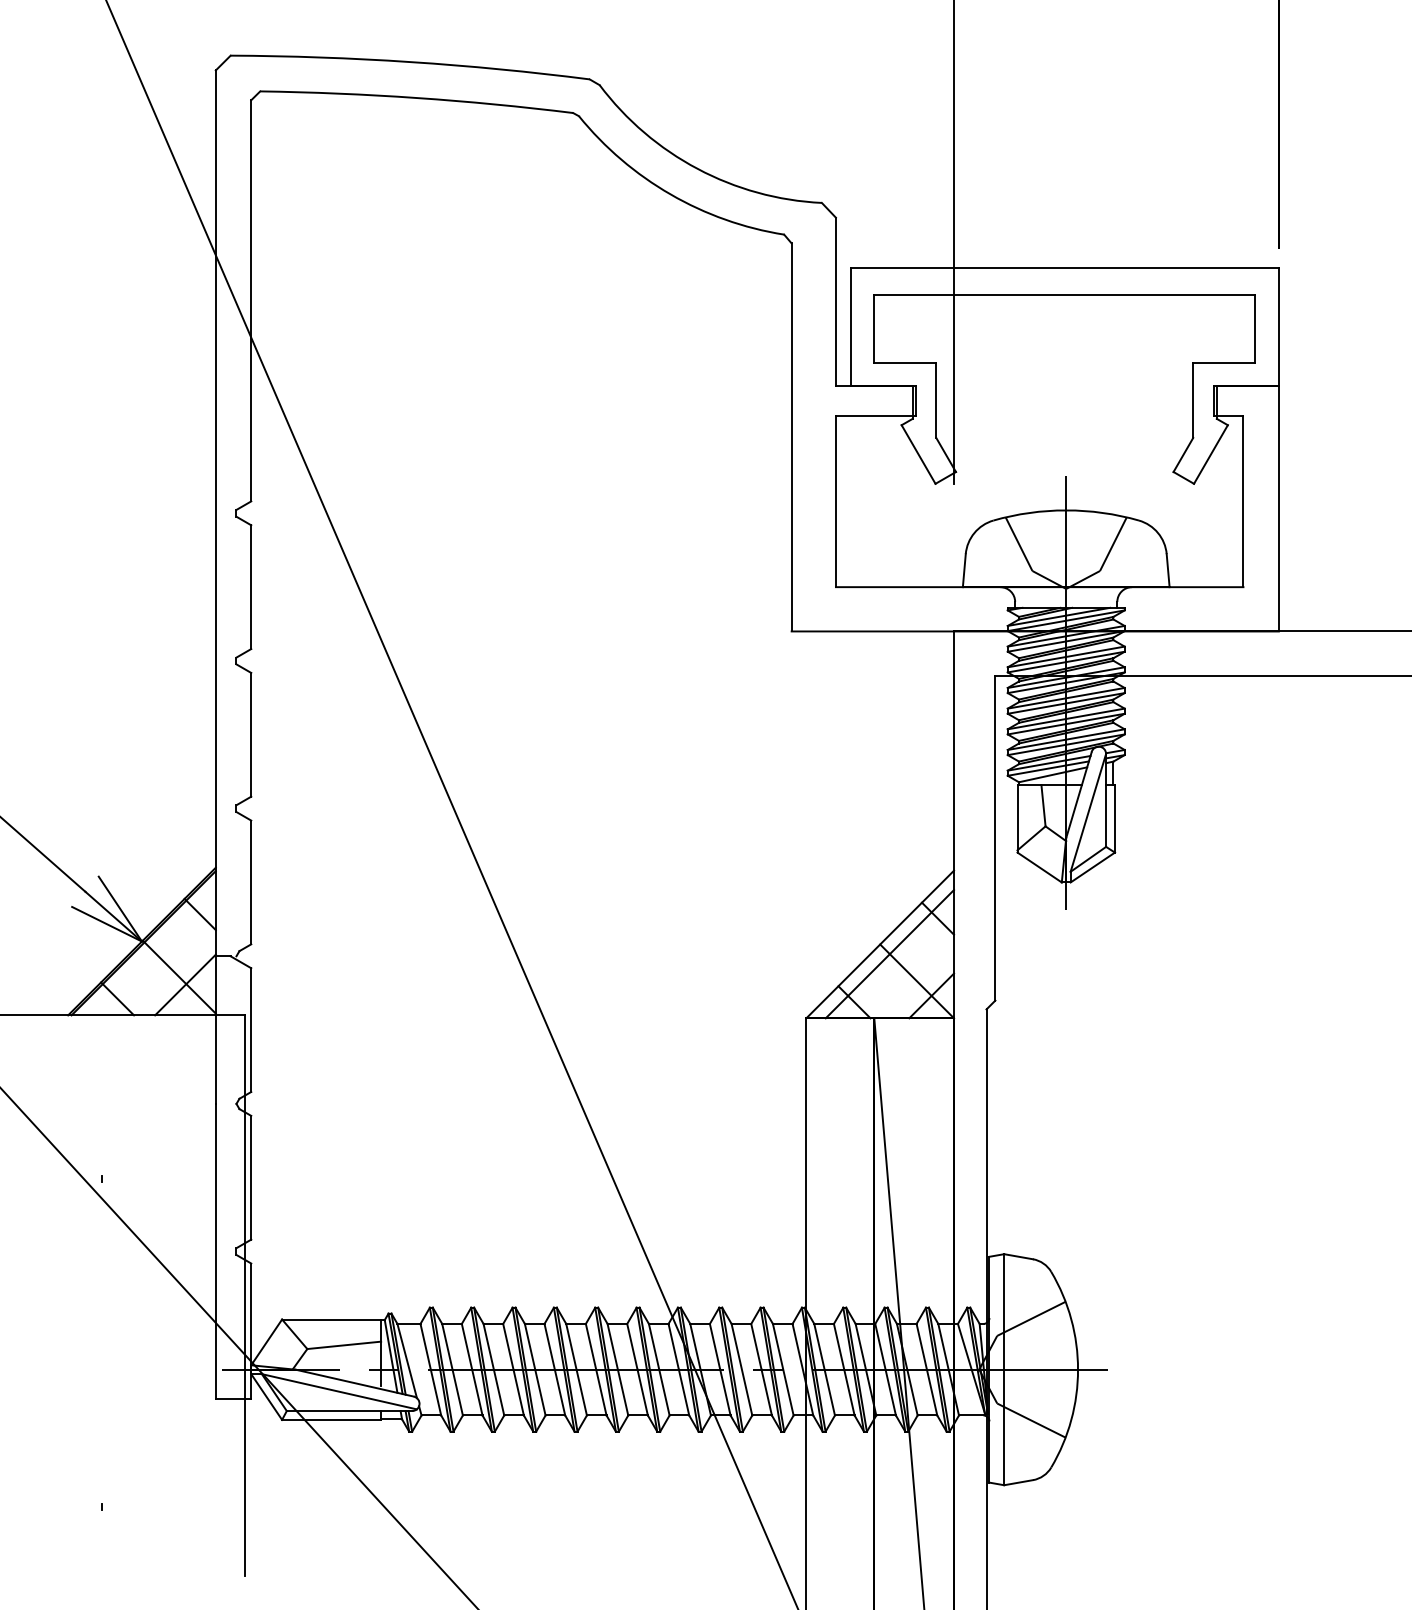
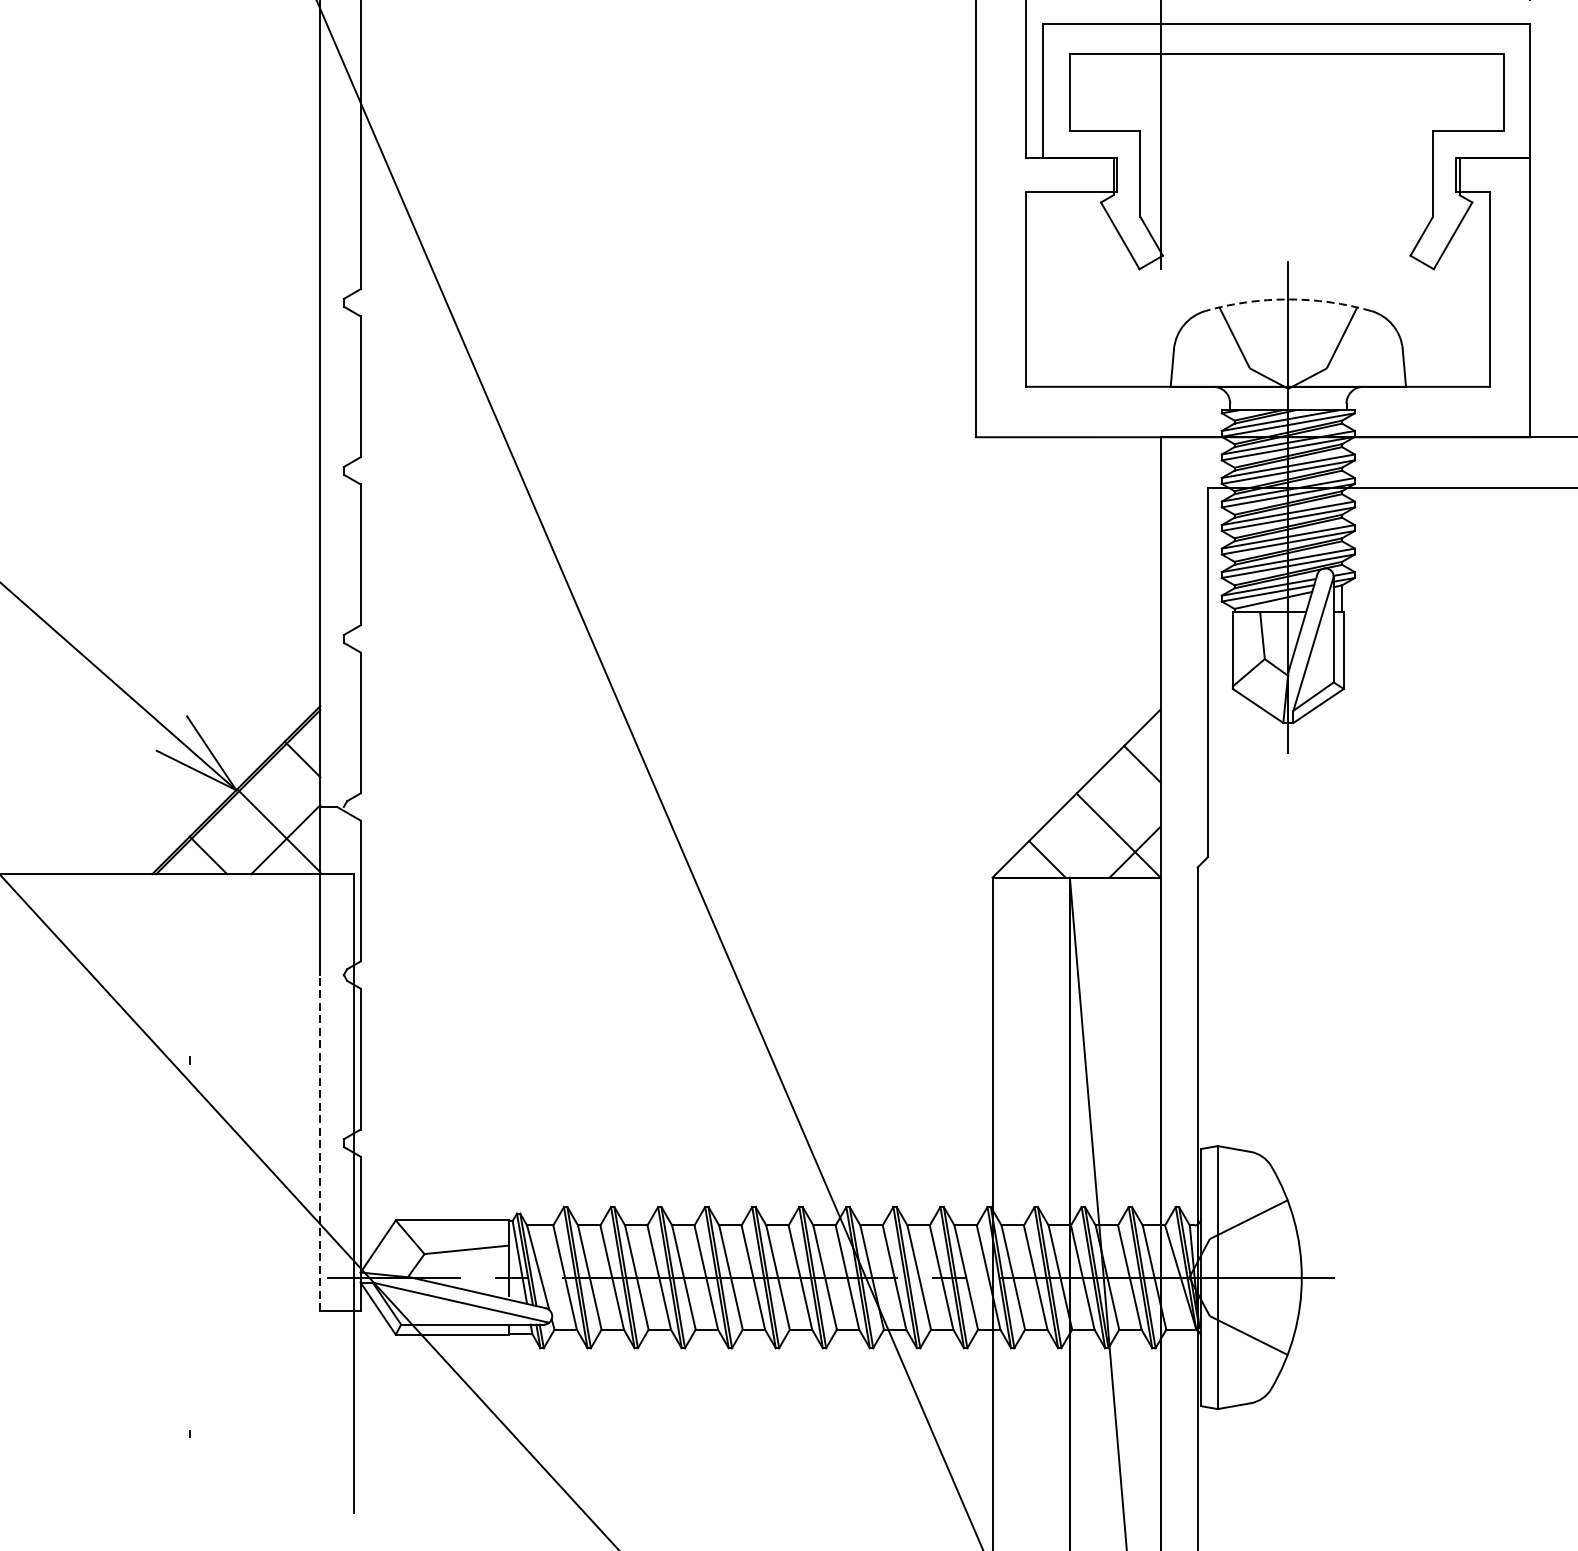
arc: (1066, 510) -> (1288, 299), solid -> dashed
line: (889, 954) -> (1087, 804), removed
line: (215, 1251) -> (319, 1143), solid -> dashed

